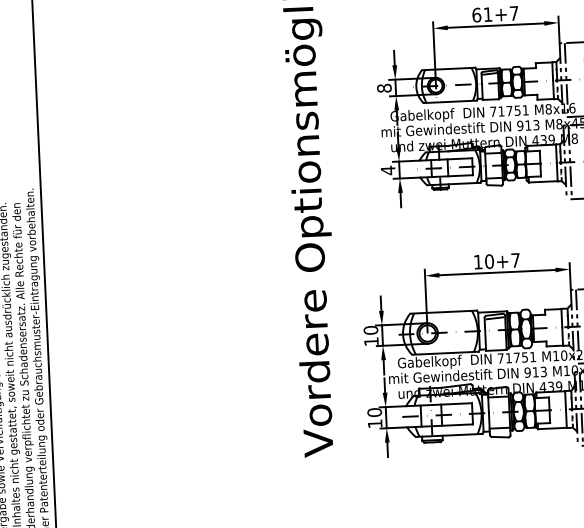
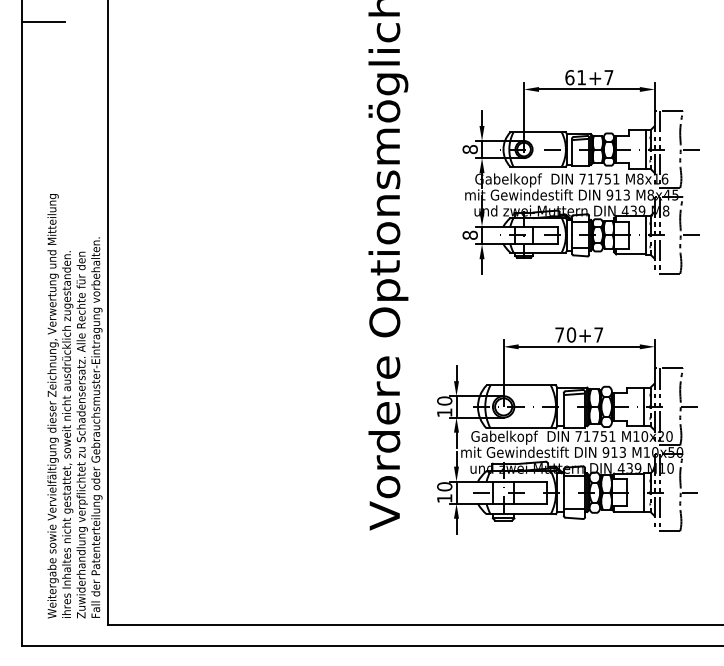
text: (387, 170) -> (469, 235), 4 -> 8
text: (478, 261) -> (559, 334), 10+7 -> 70+7

